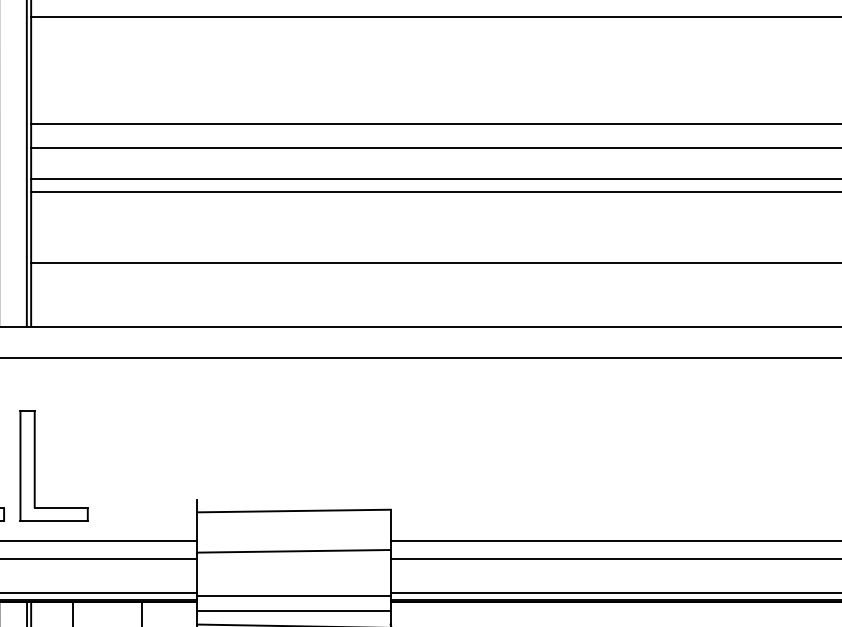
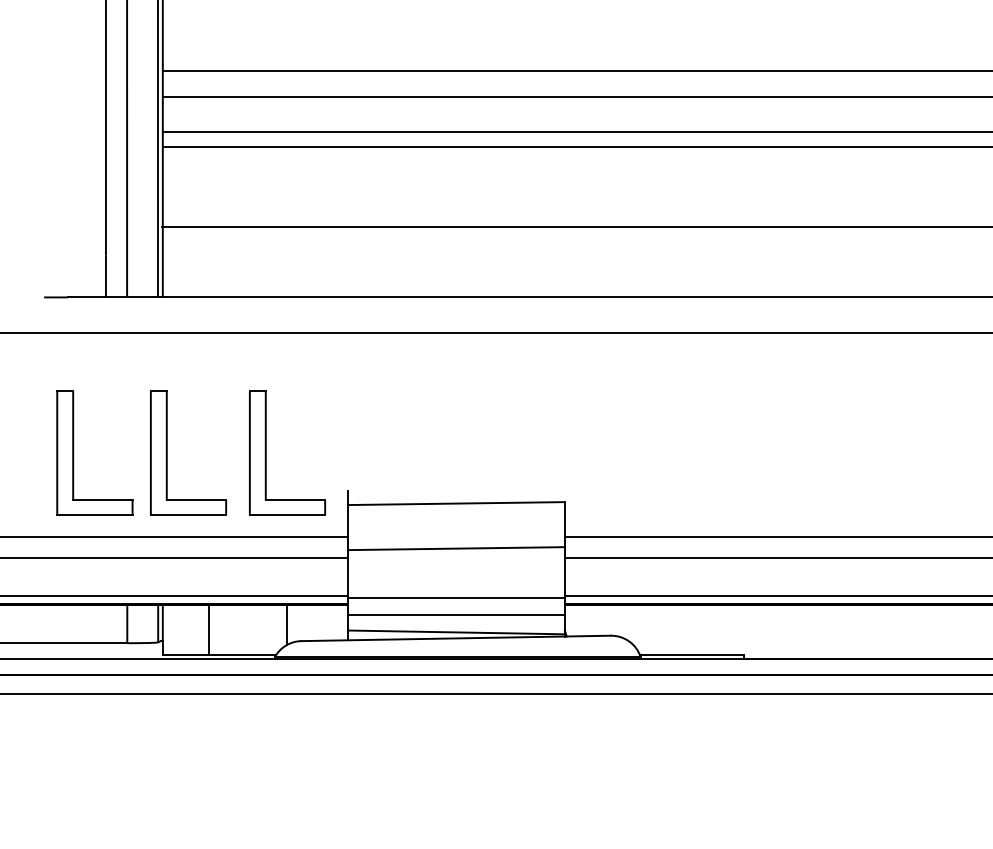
part: (123, 465) -> (266, 452), added

